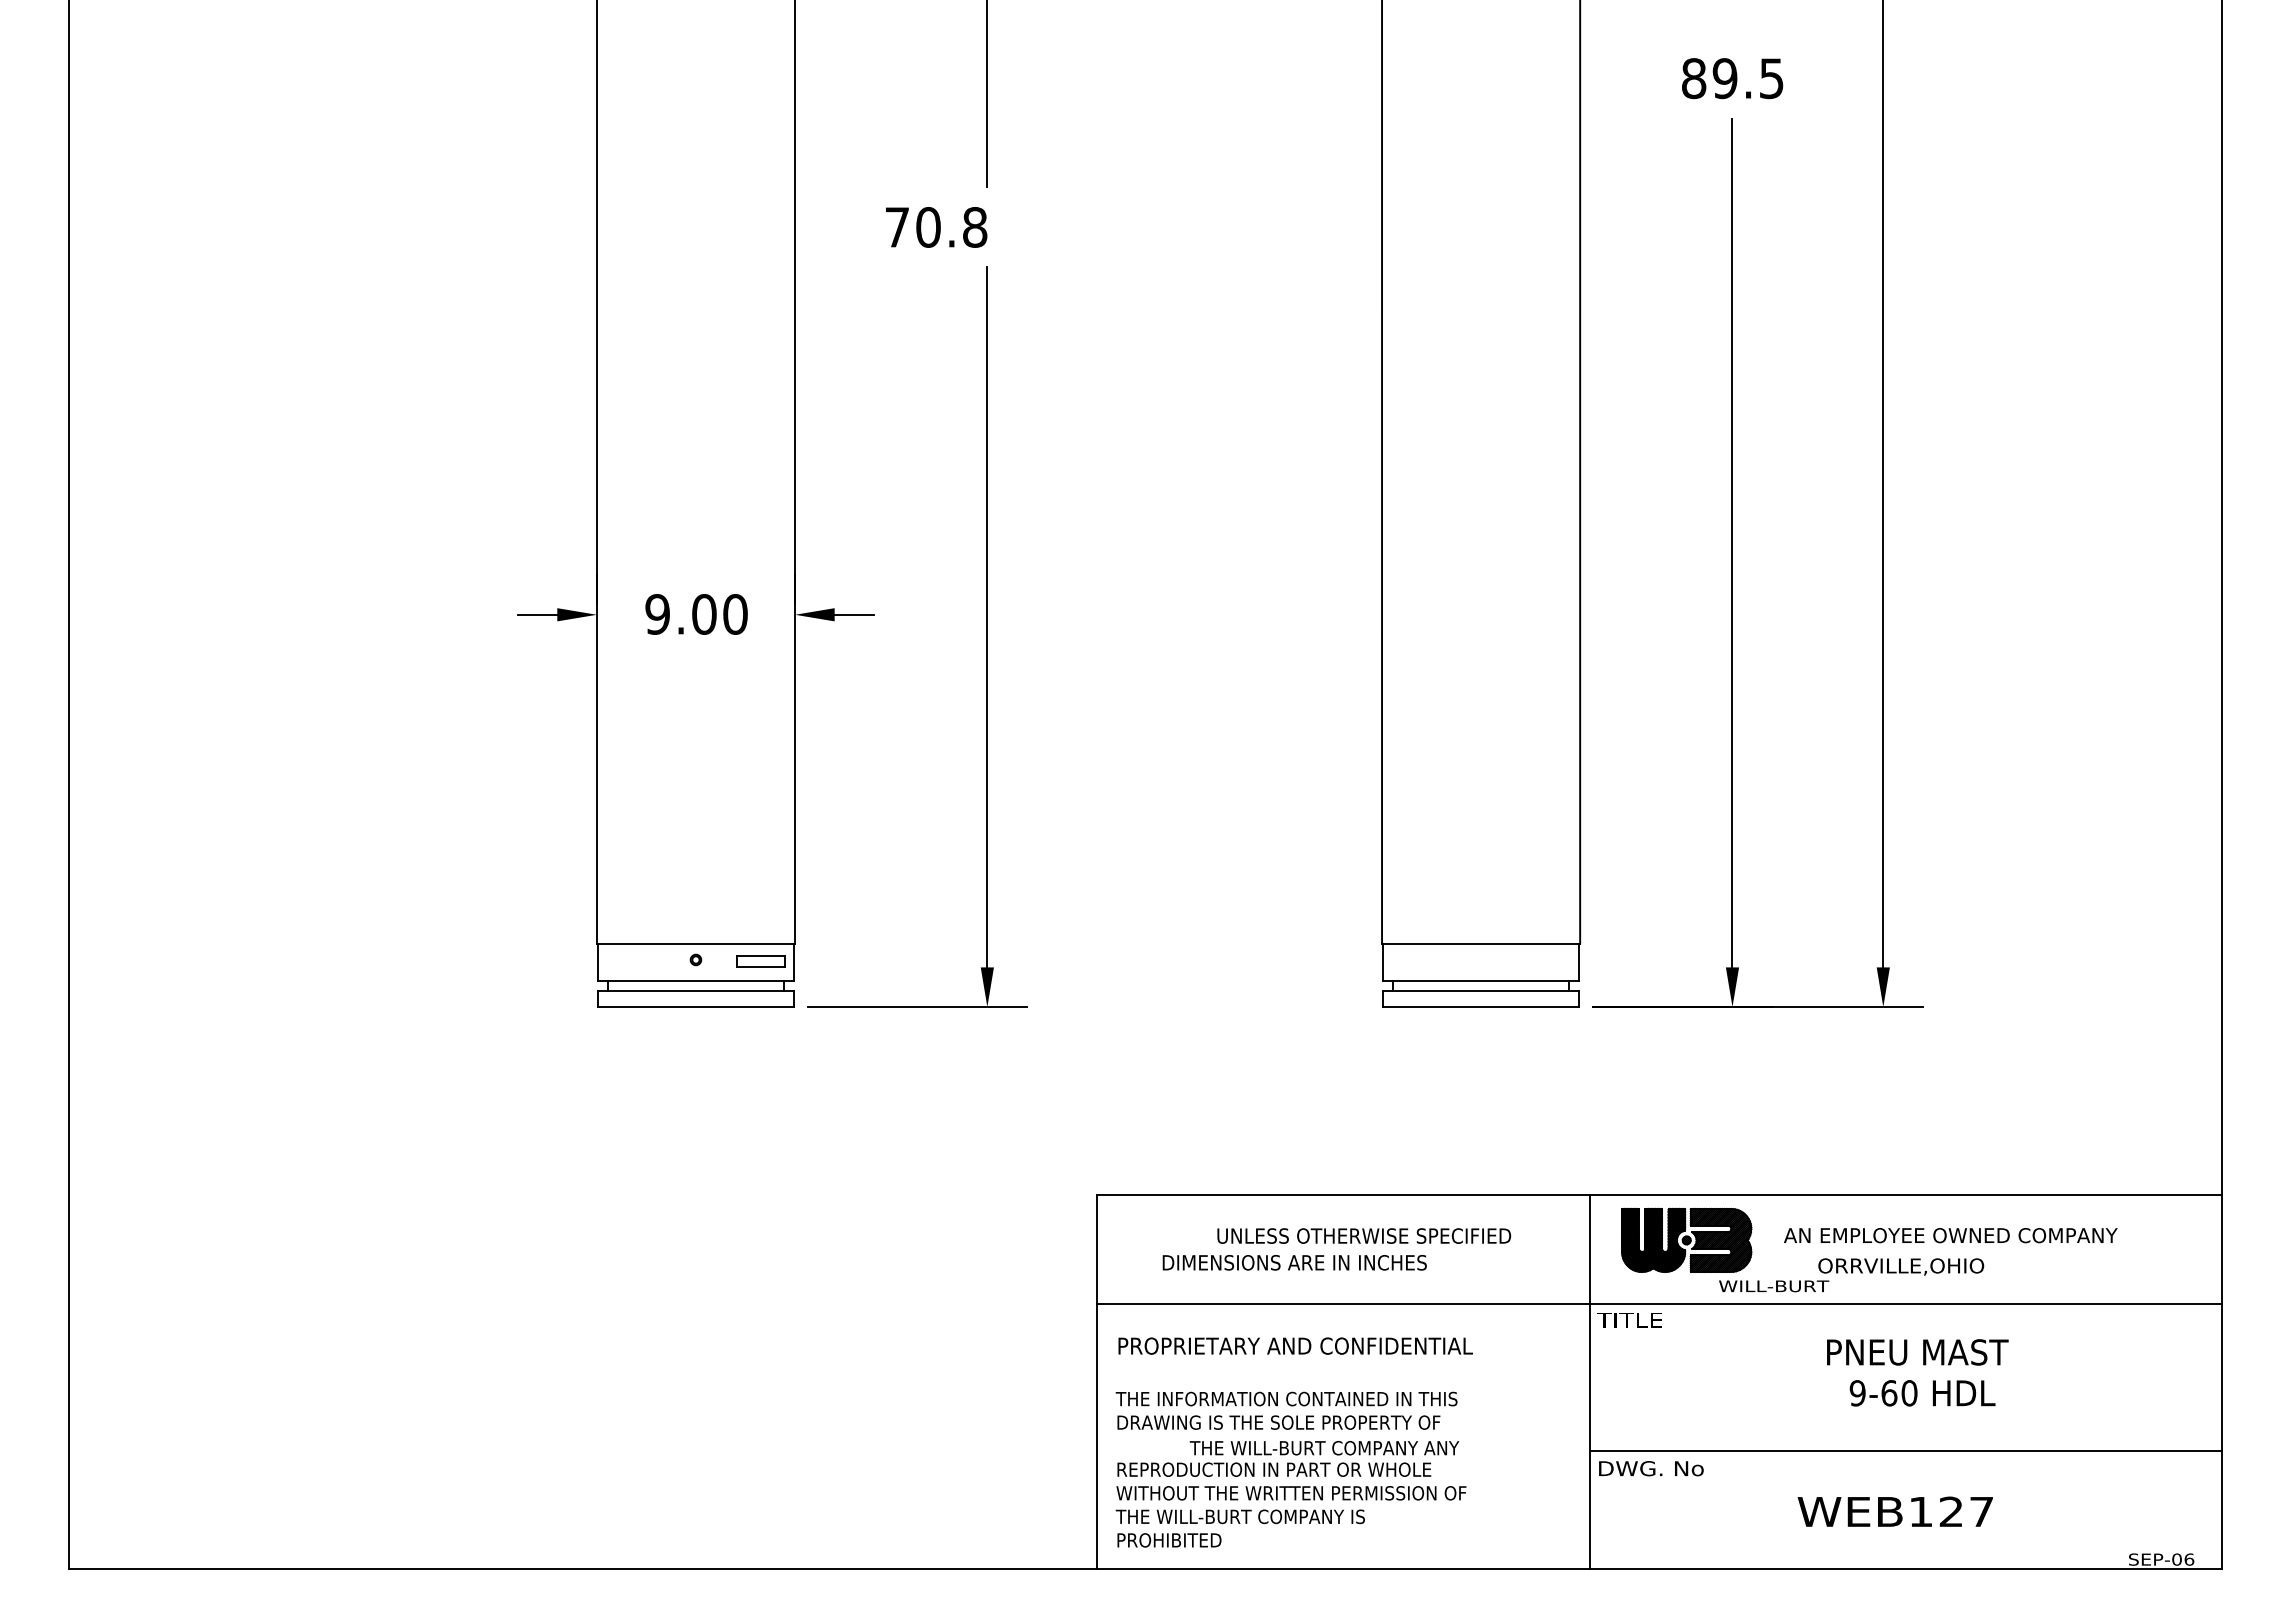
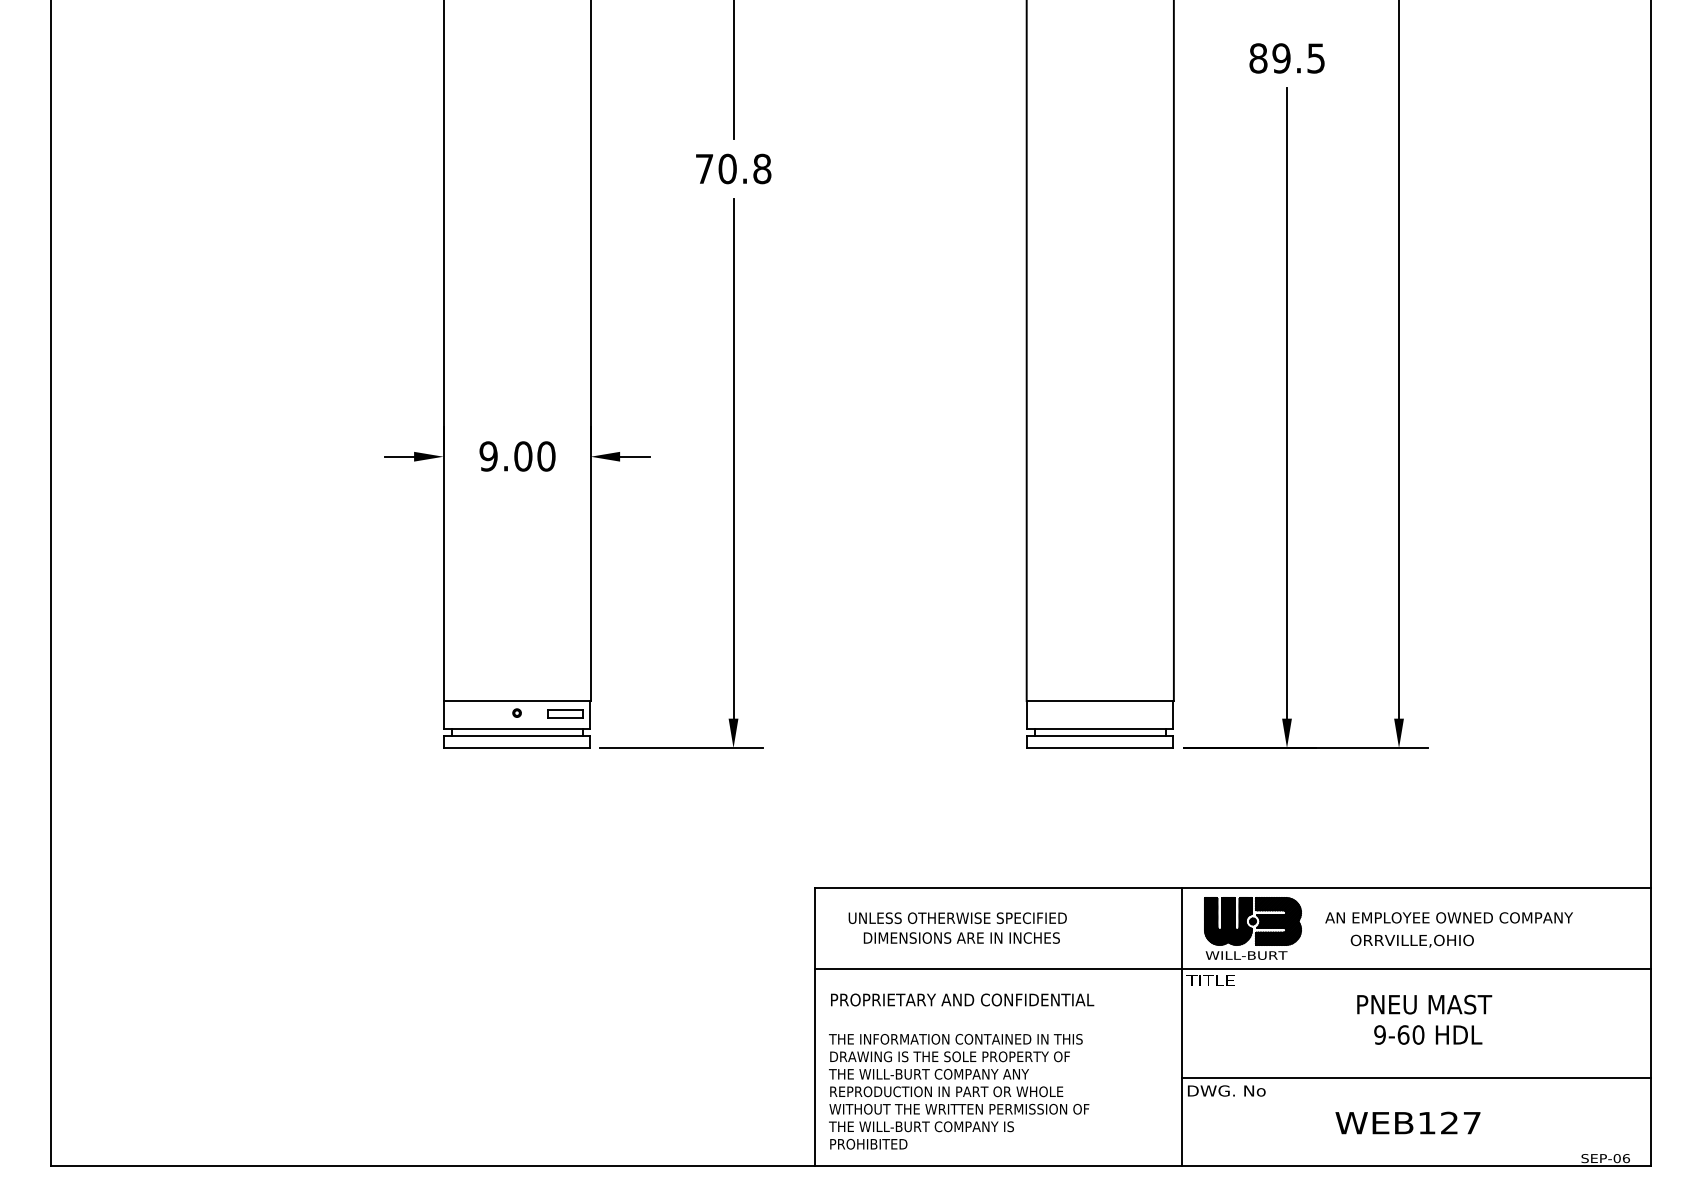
text: (936, 227) -> (733, 169), moved
text: (1364, 1235) -> (957, 917), moved
text: (1774, 1286) -> (1246, 955), moved
text: (1324, 1448) -> (928, 1074), moved

